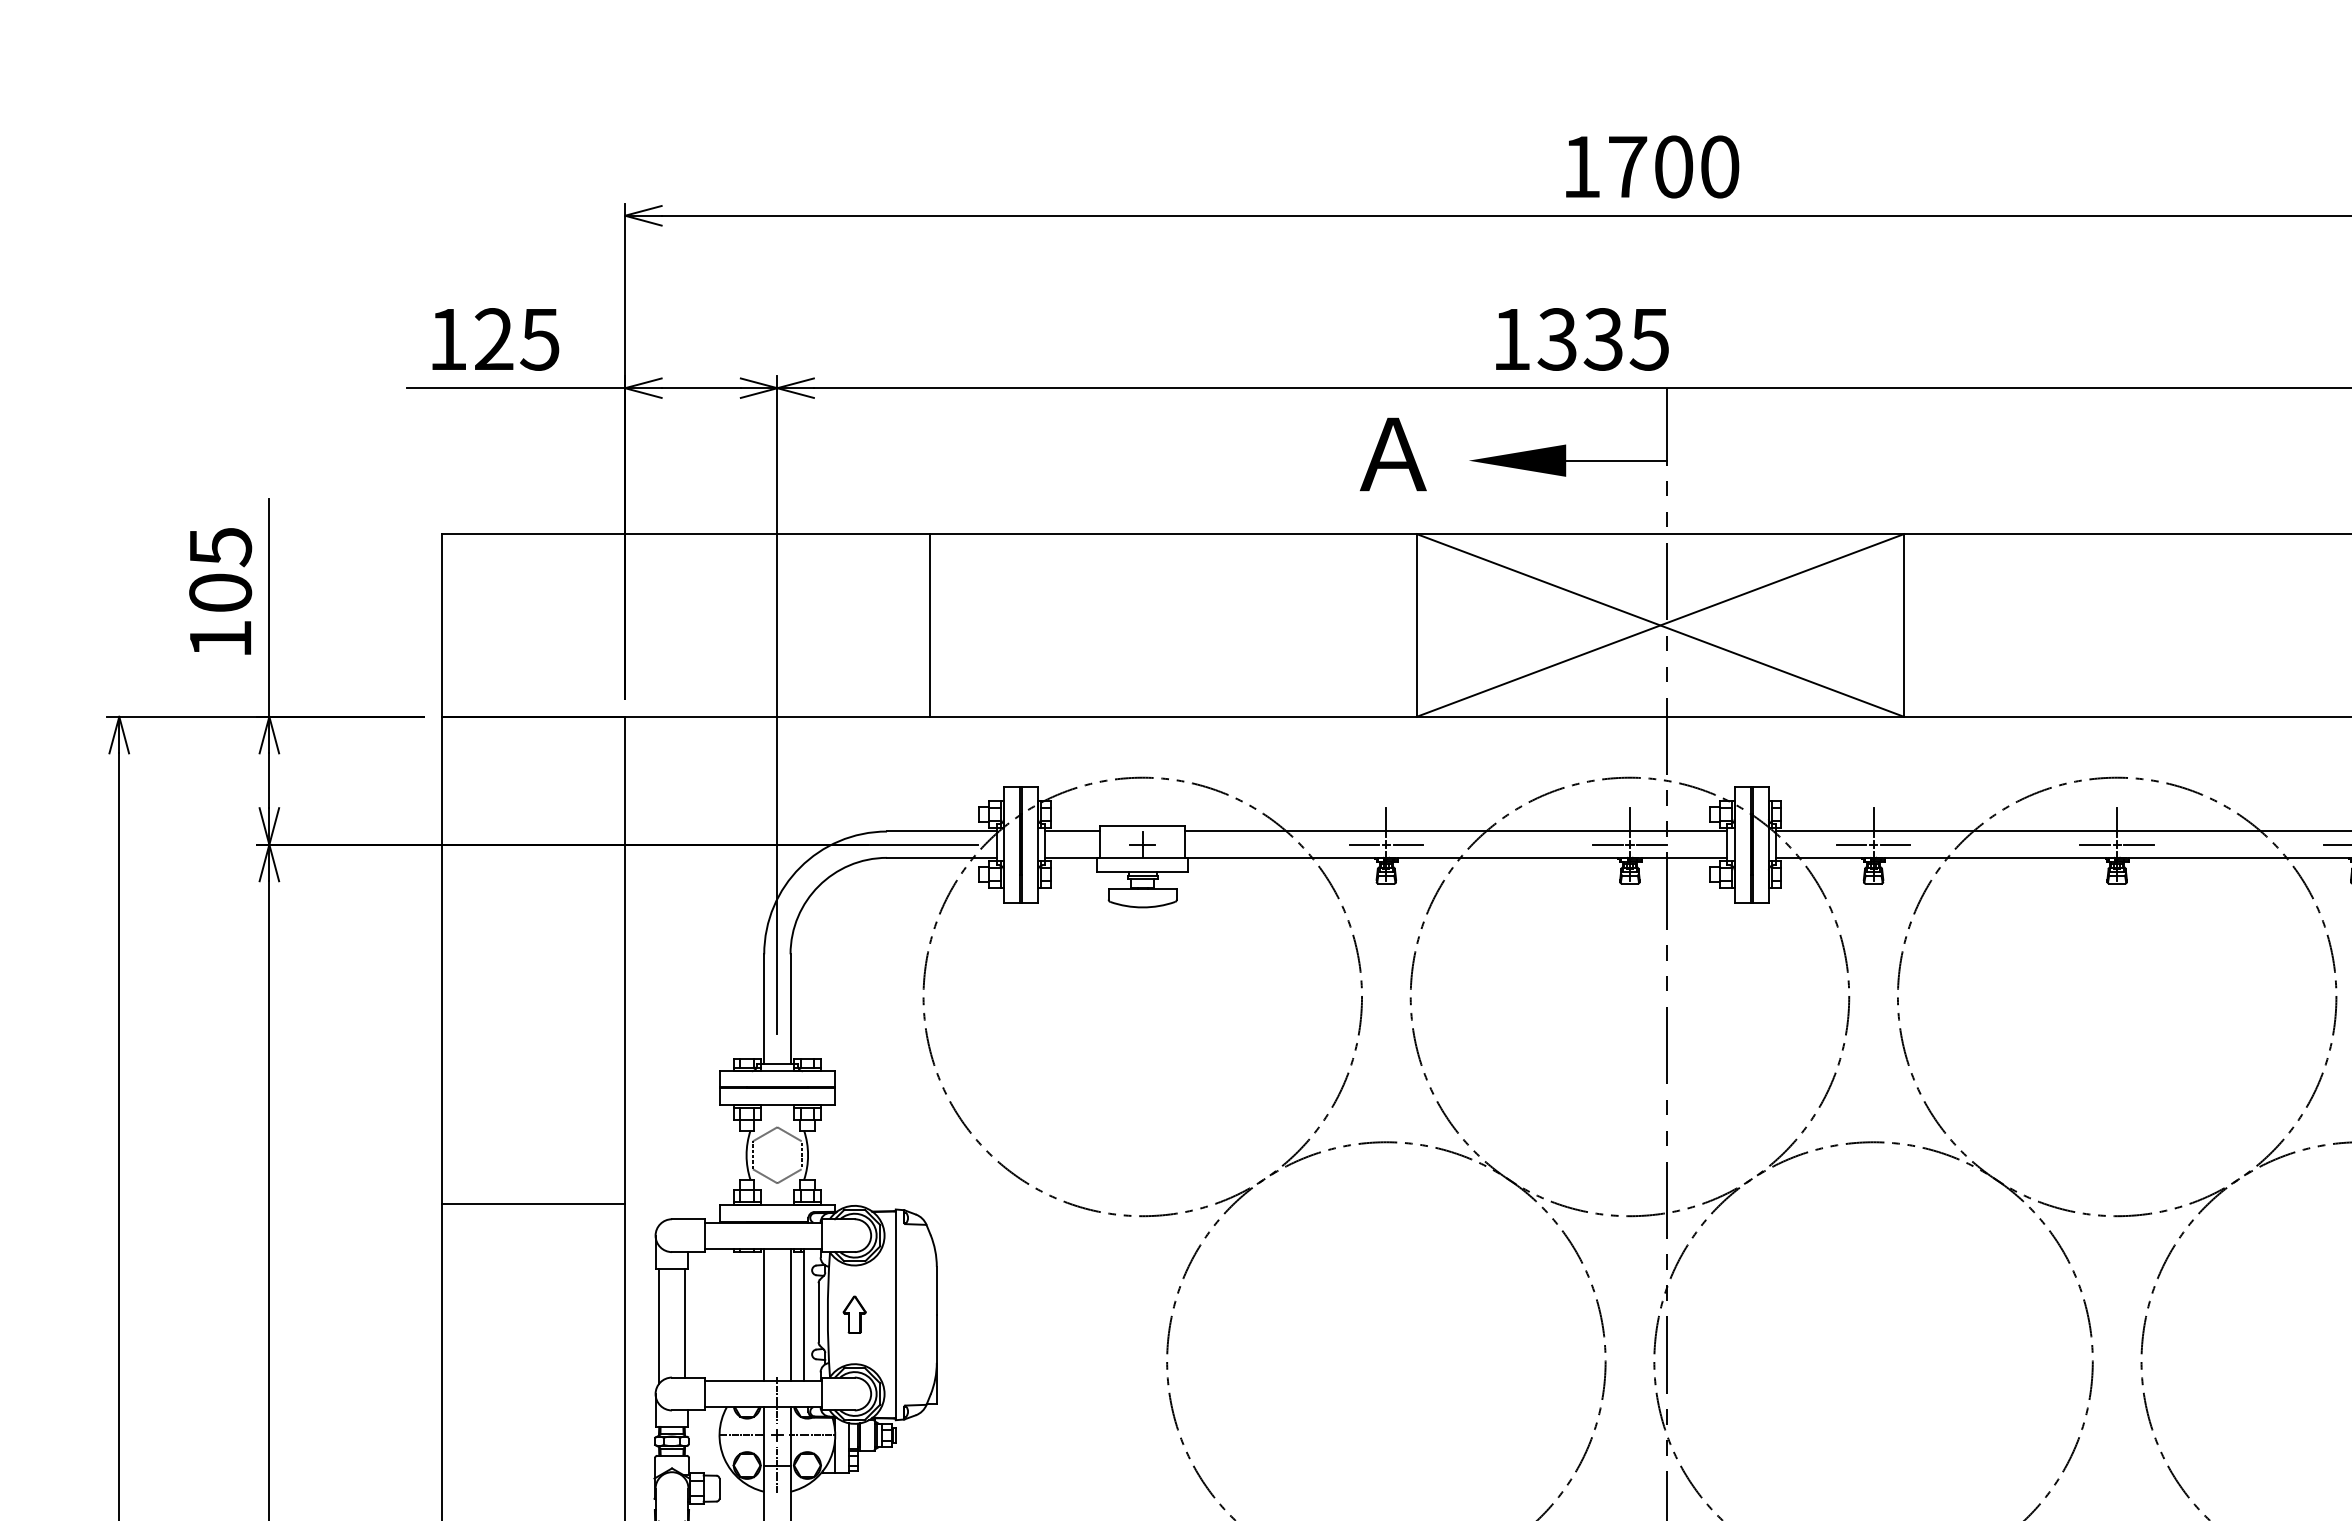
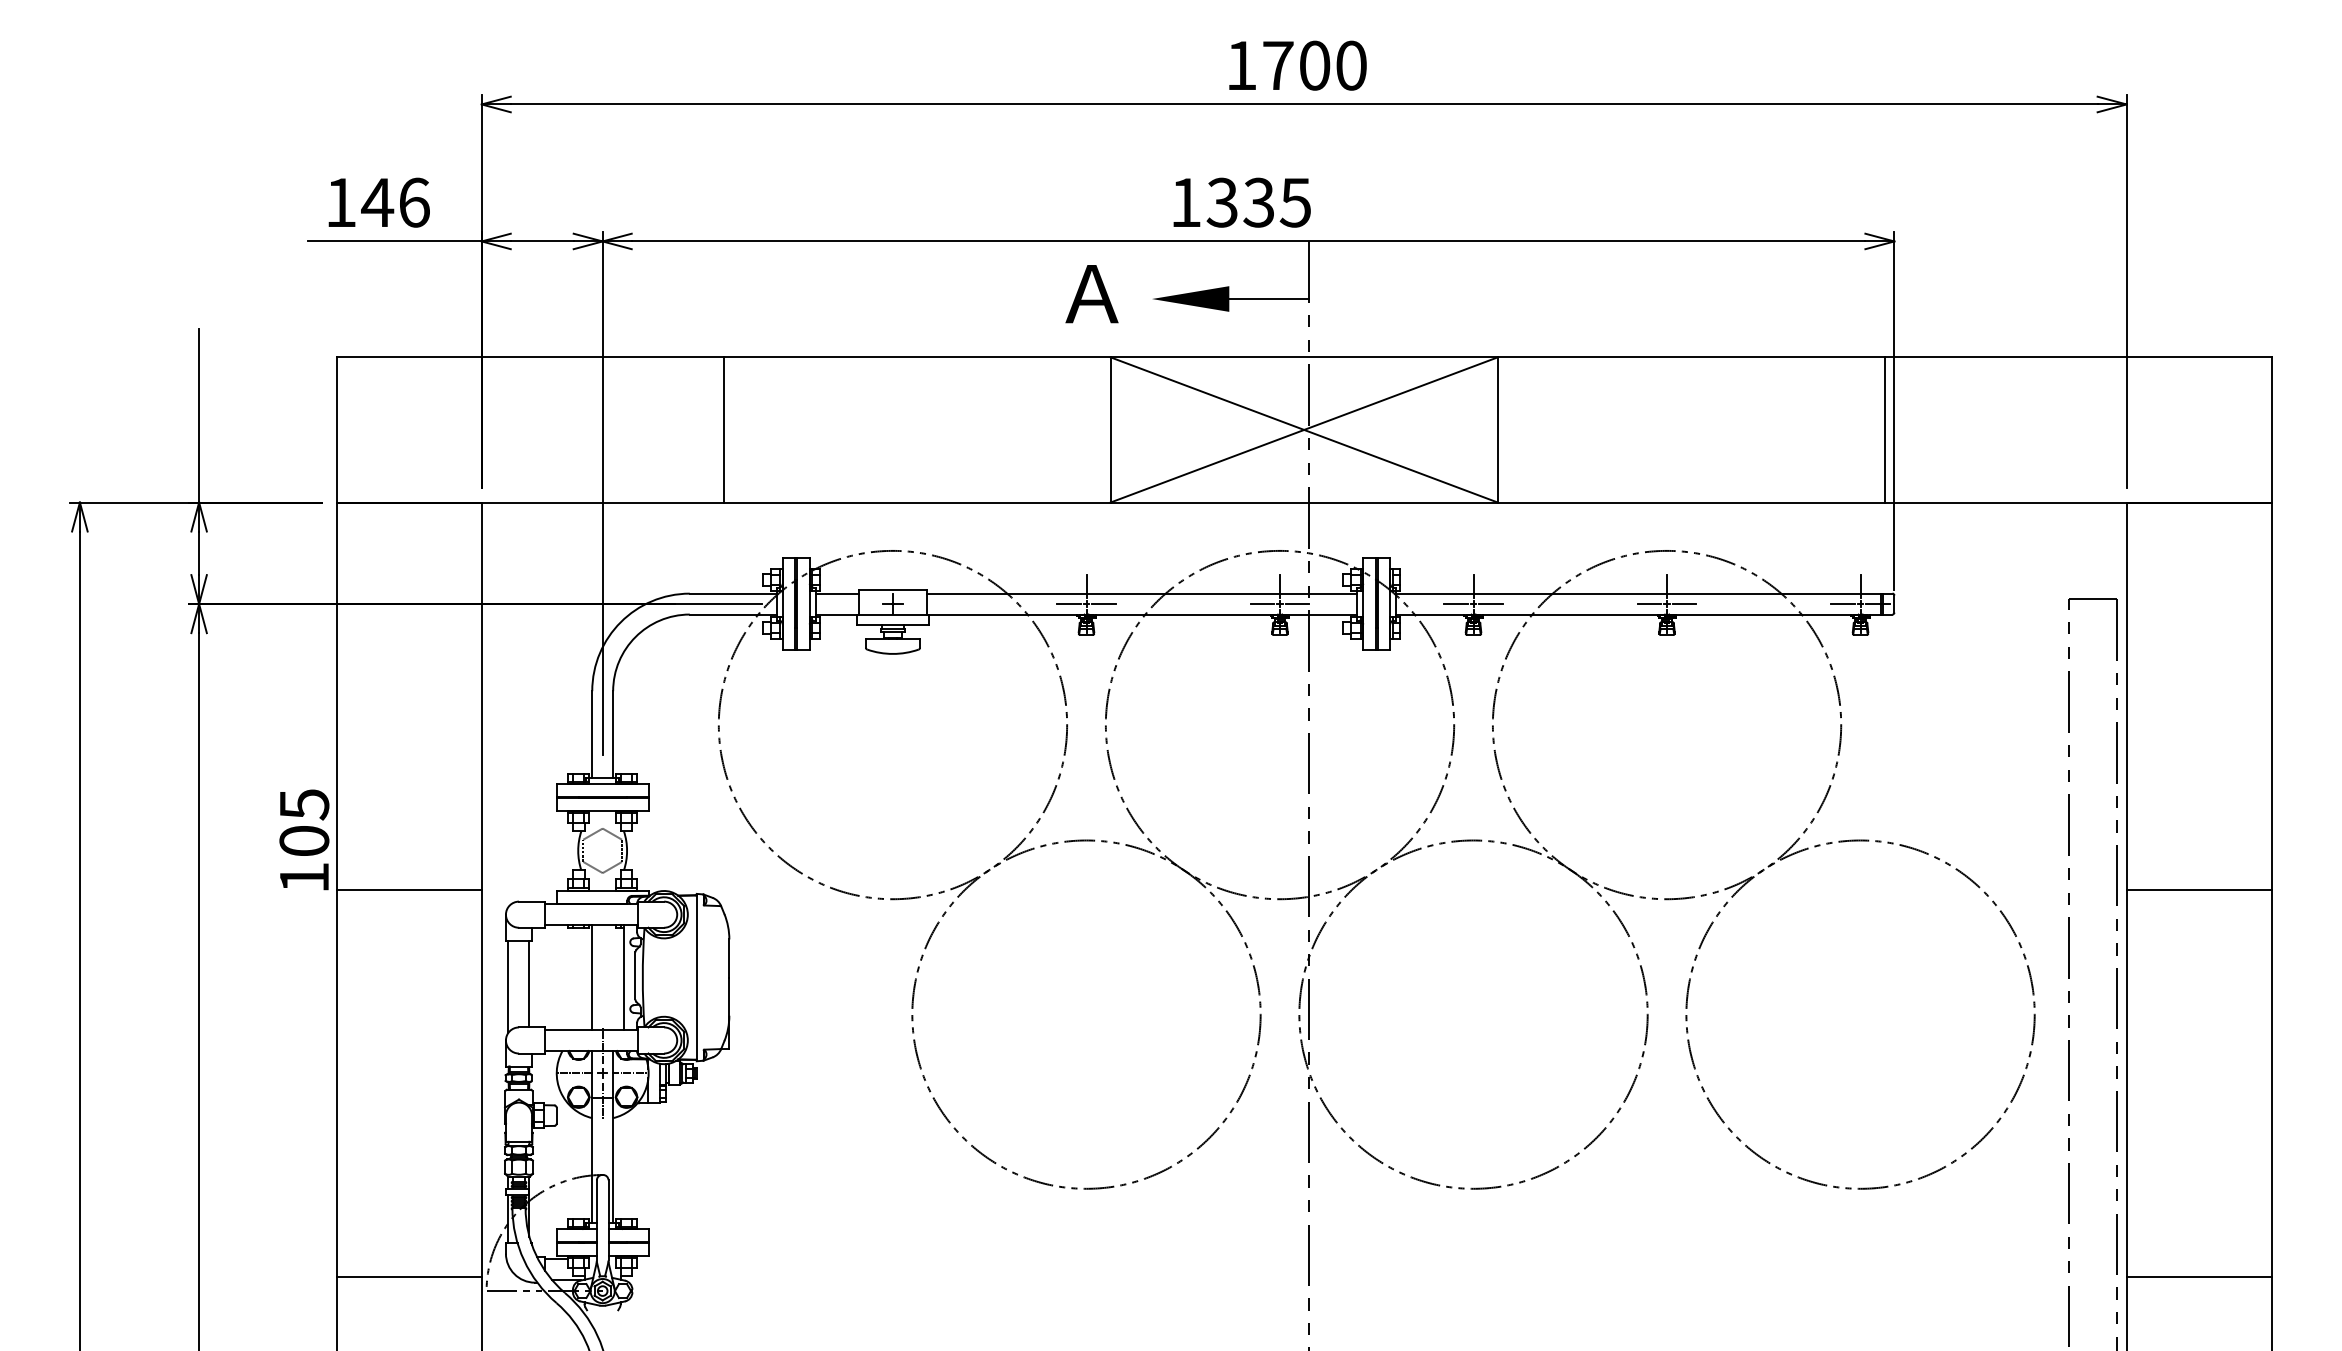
text: (516, 339) -> (395, 202), 125 -> 146
text: (220, 590) -> (304, 839), moved
line: (790, 1314) -> (613, 977), removed
part: (853, 1314) -> (663, 977), removed

